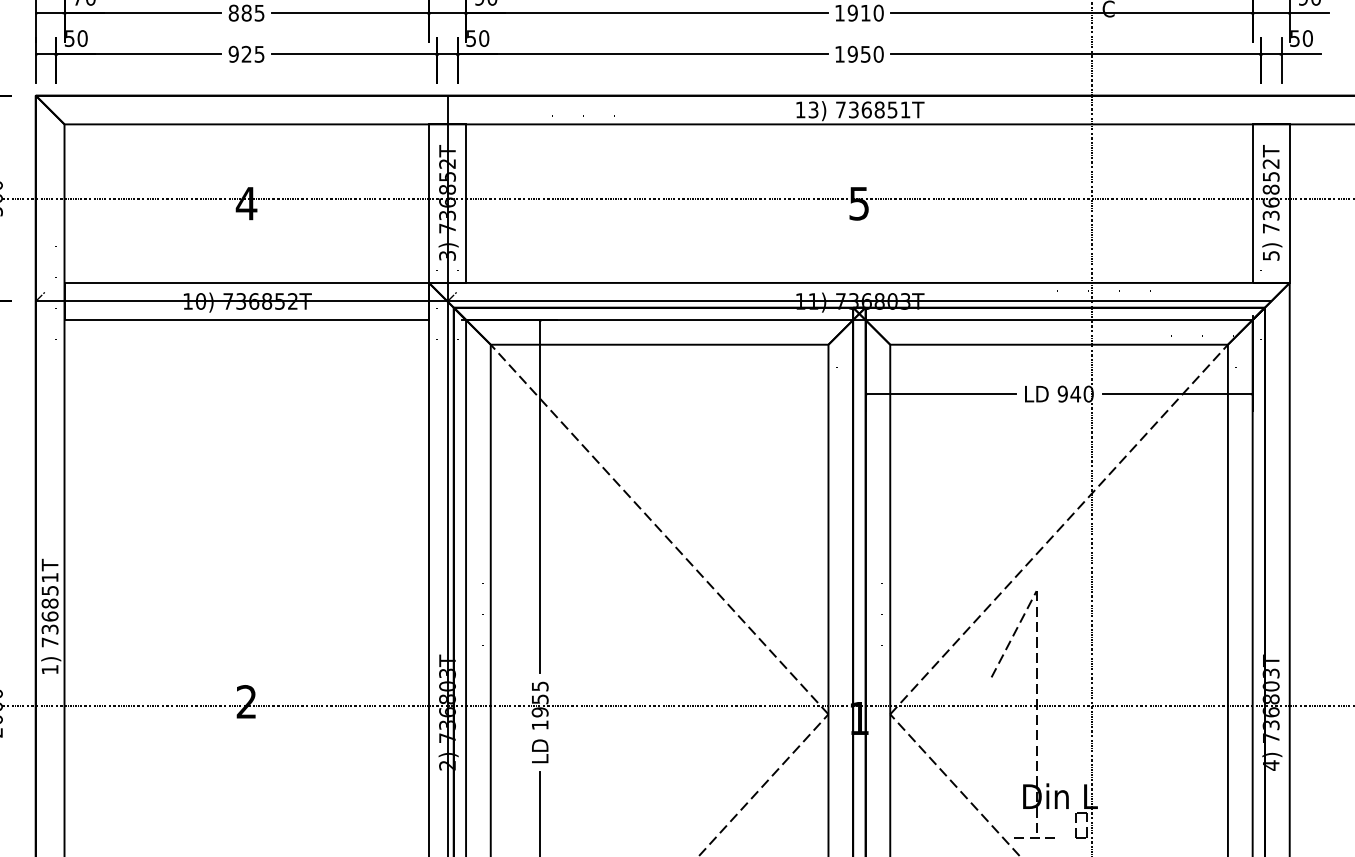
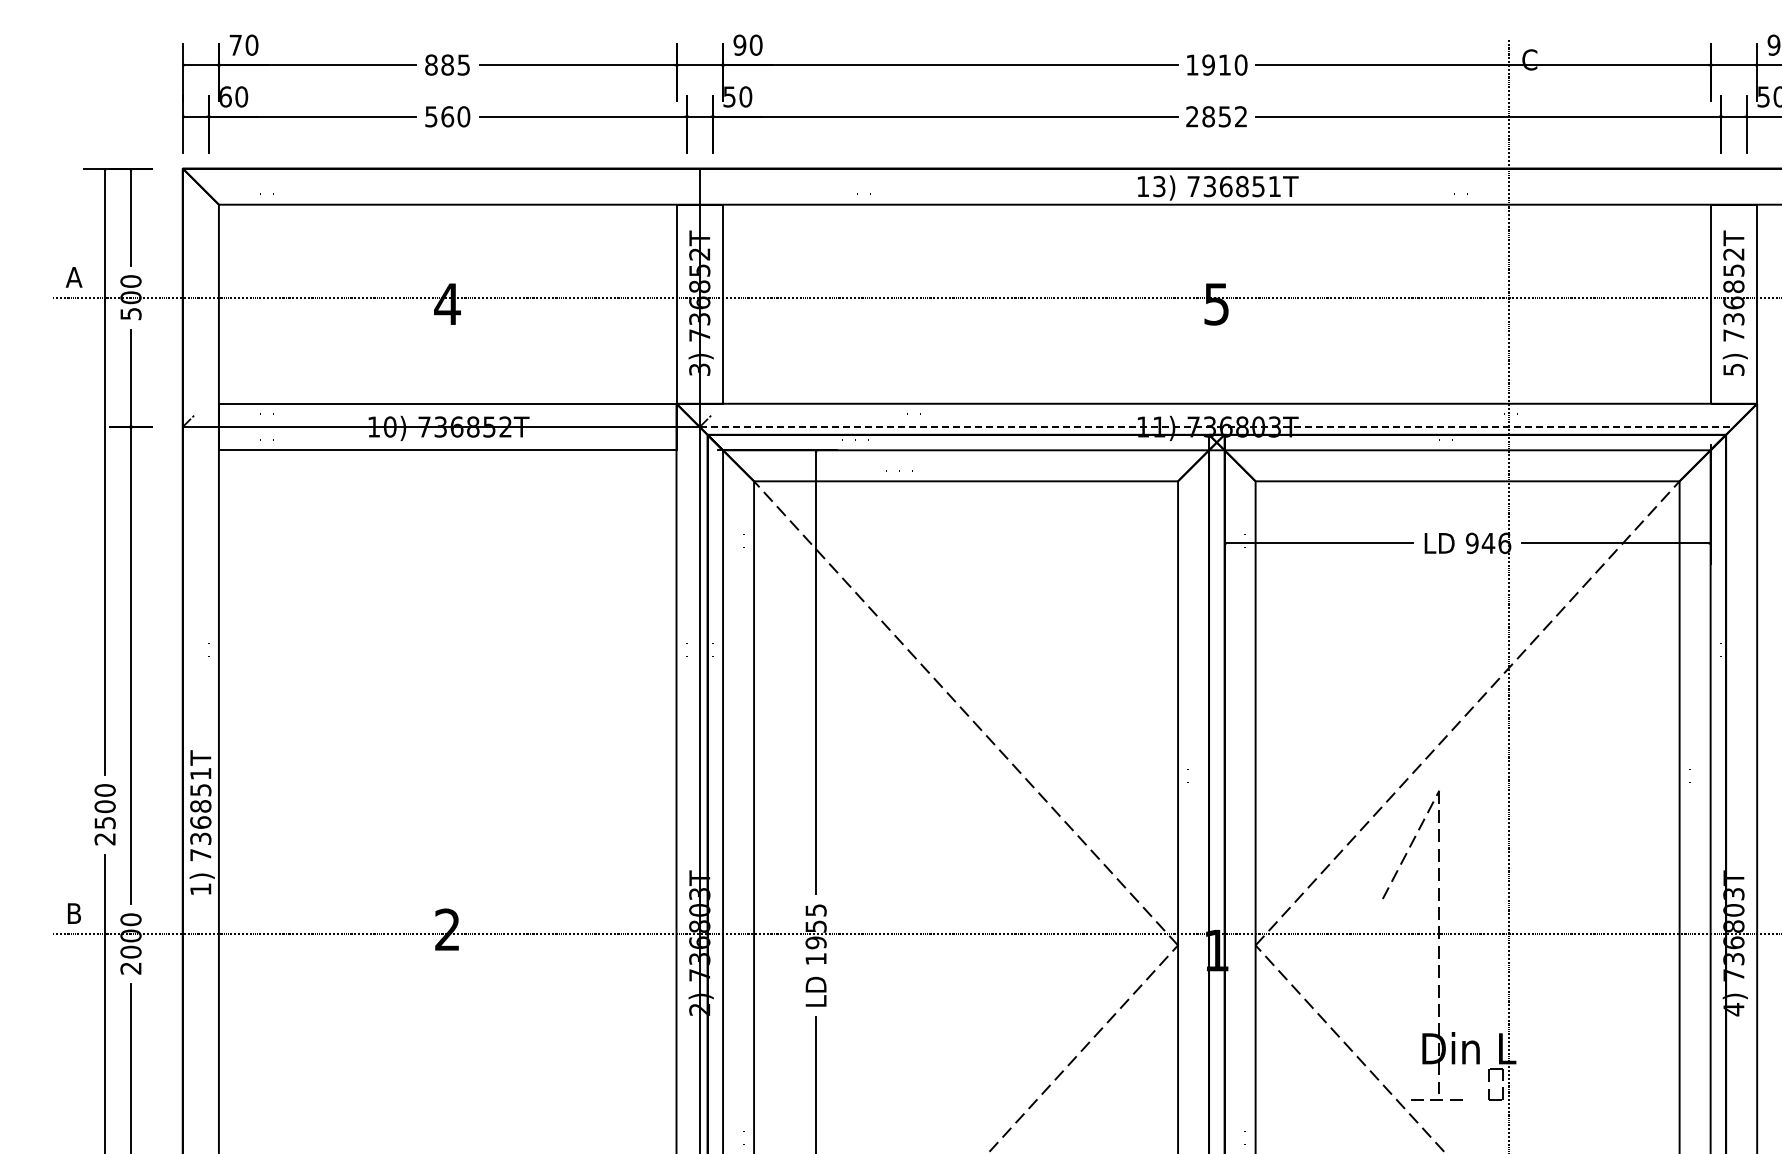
text: (69, 38) -> (225, 96), 50 -> 60
text: (246, 54) -> (447, 116), 925 -> 560
text: (859, 54) -> (1216, 116), 1950 -> 2852
line: (859, 301) -> (1217, 427), solid -> dashed
text: (1088, 393) -> (1504, 542), 940 -> 946

